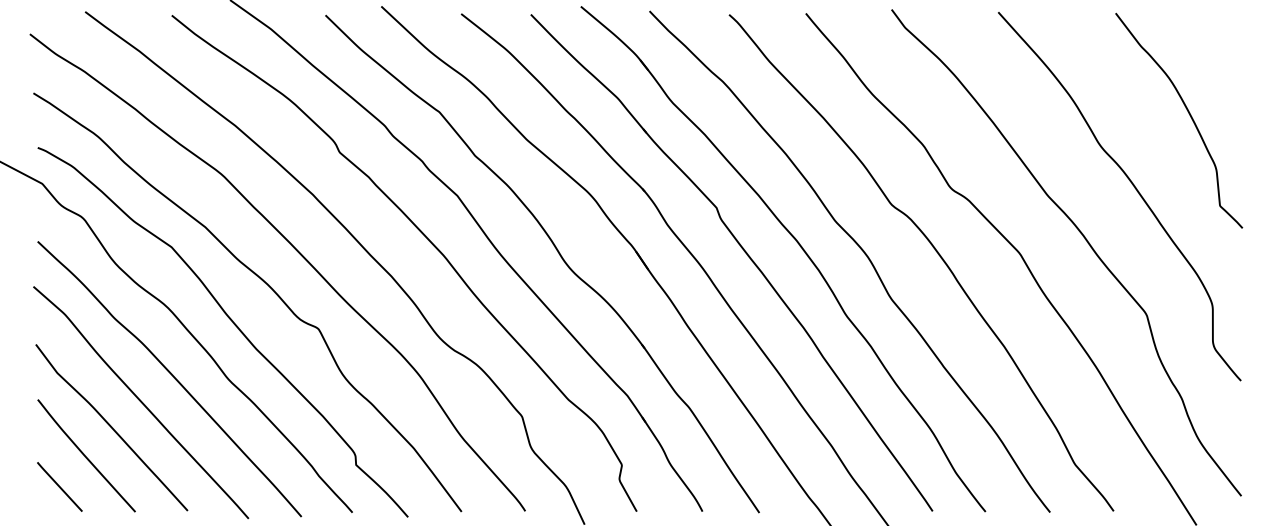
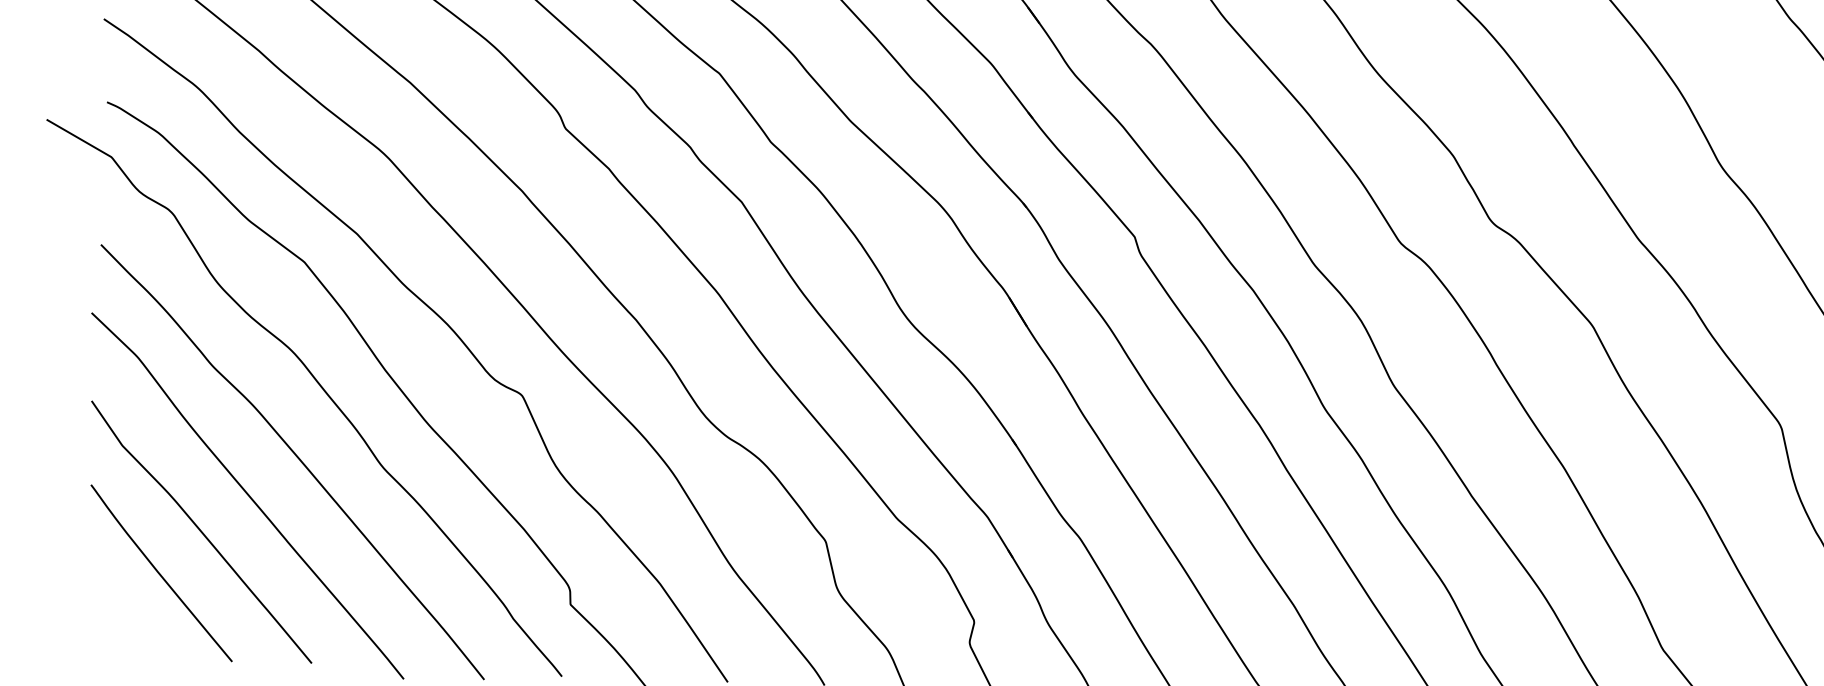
line: (59, 486) -> (118, 618), removed

